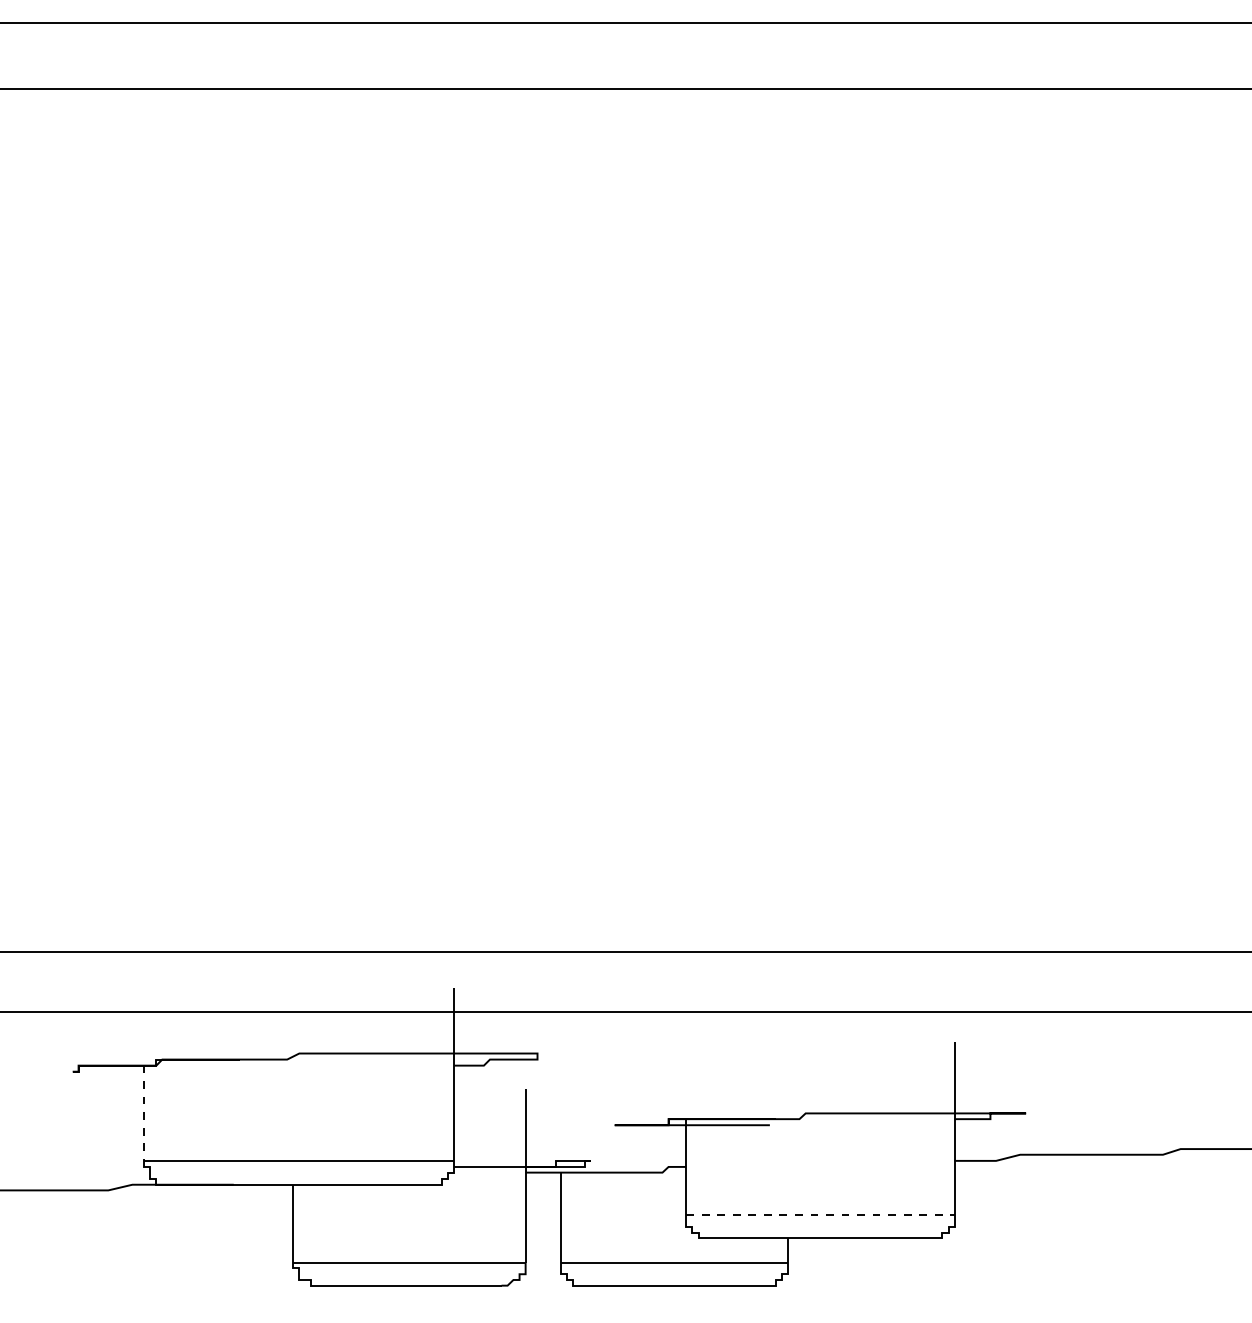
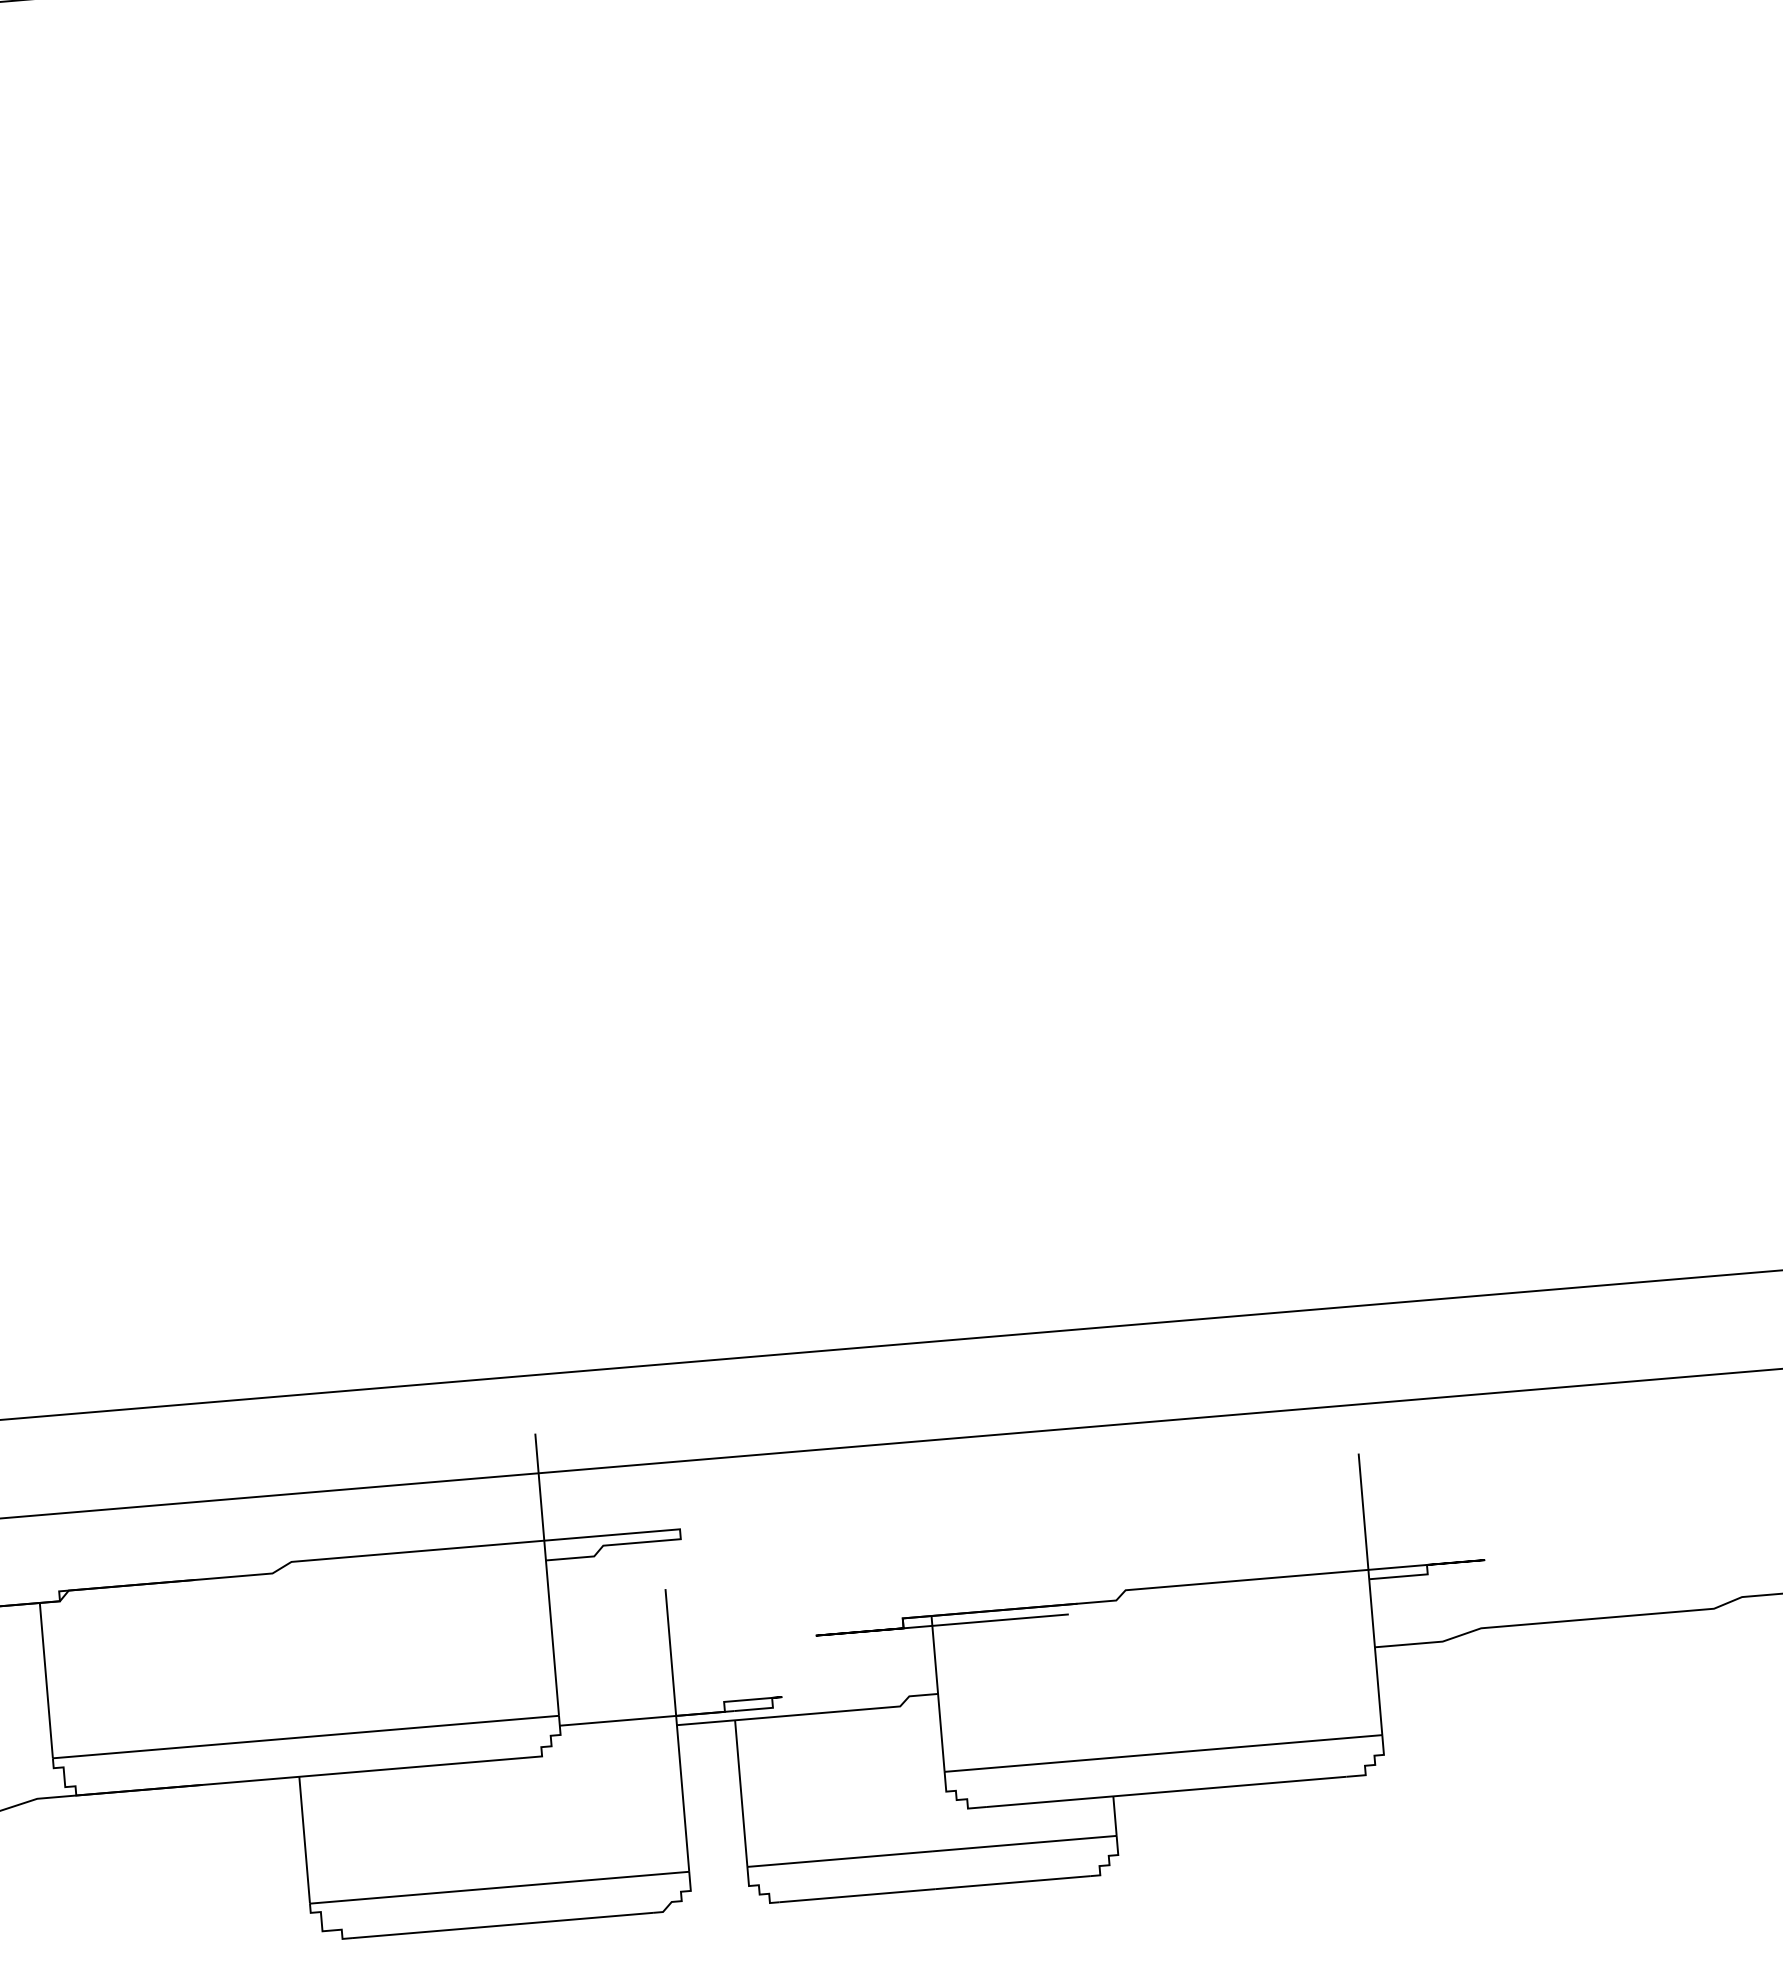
line: (144, 1113) -> (47, 1680), dashed -> solid
line: (820, 1214) -> (1163, 1753), dashed -> solid

